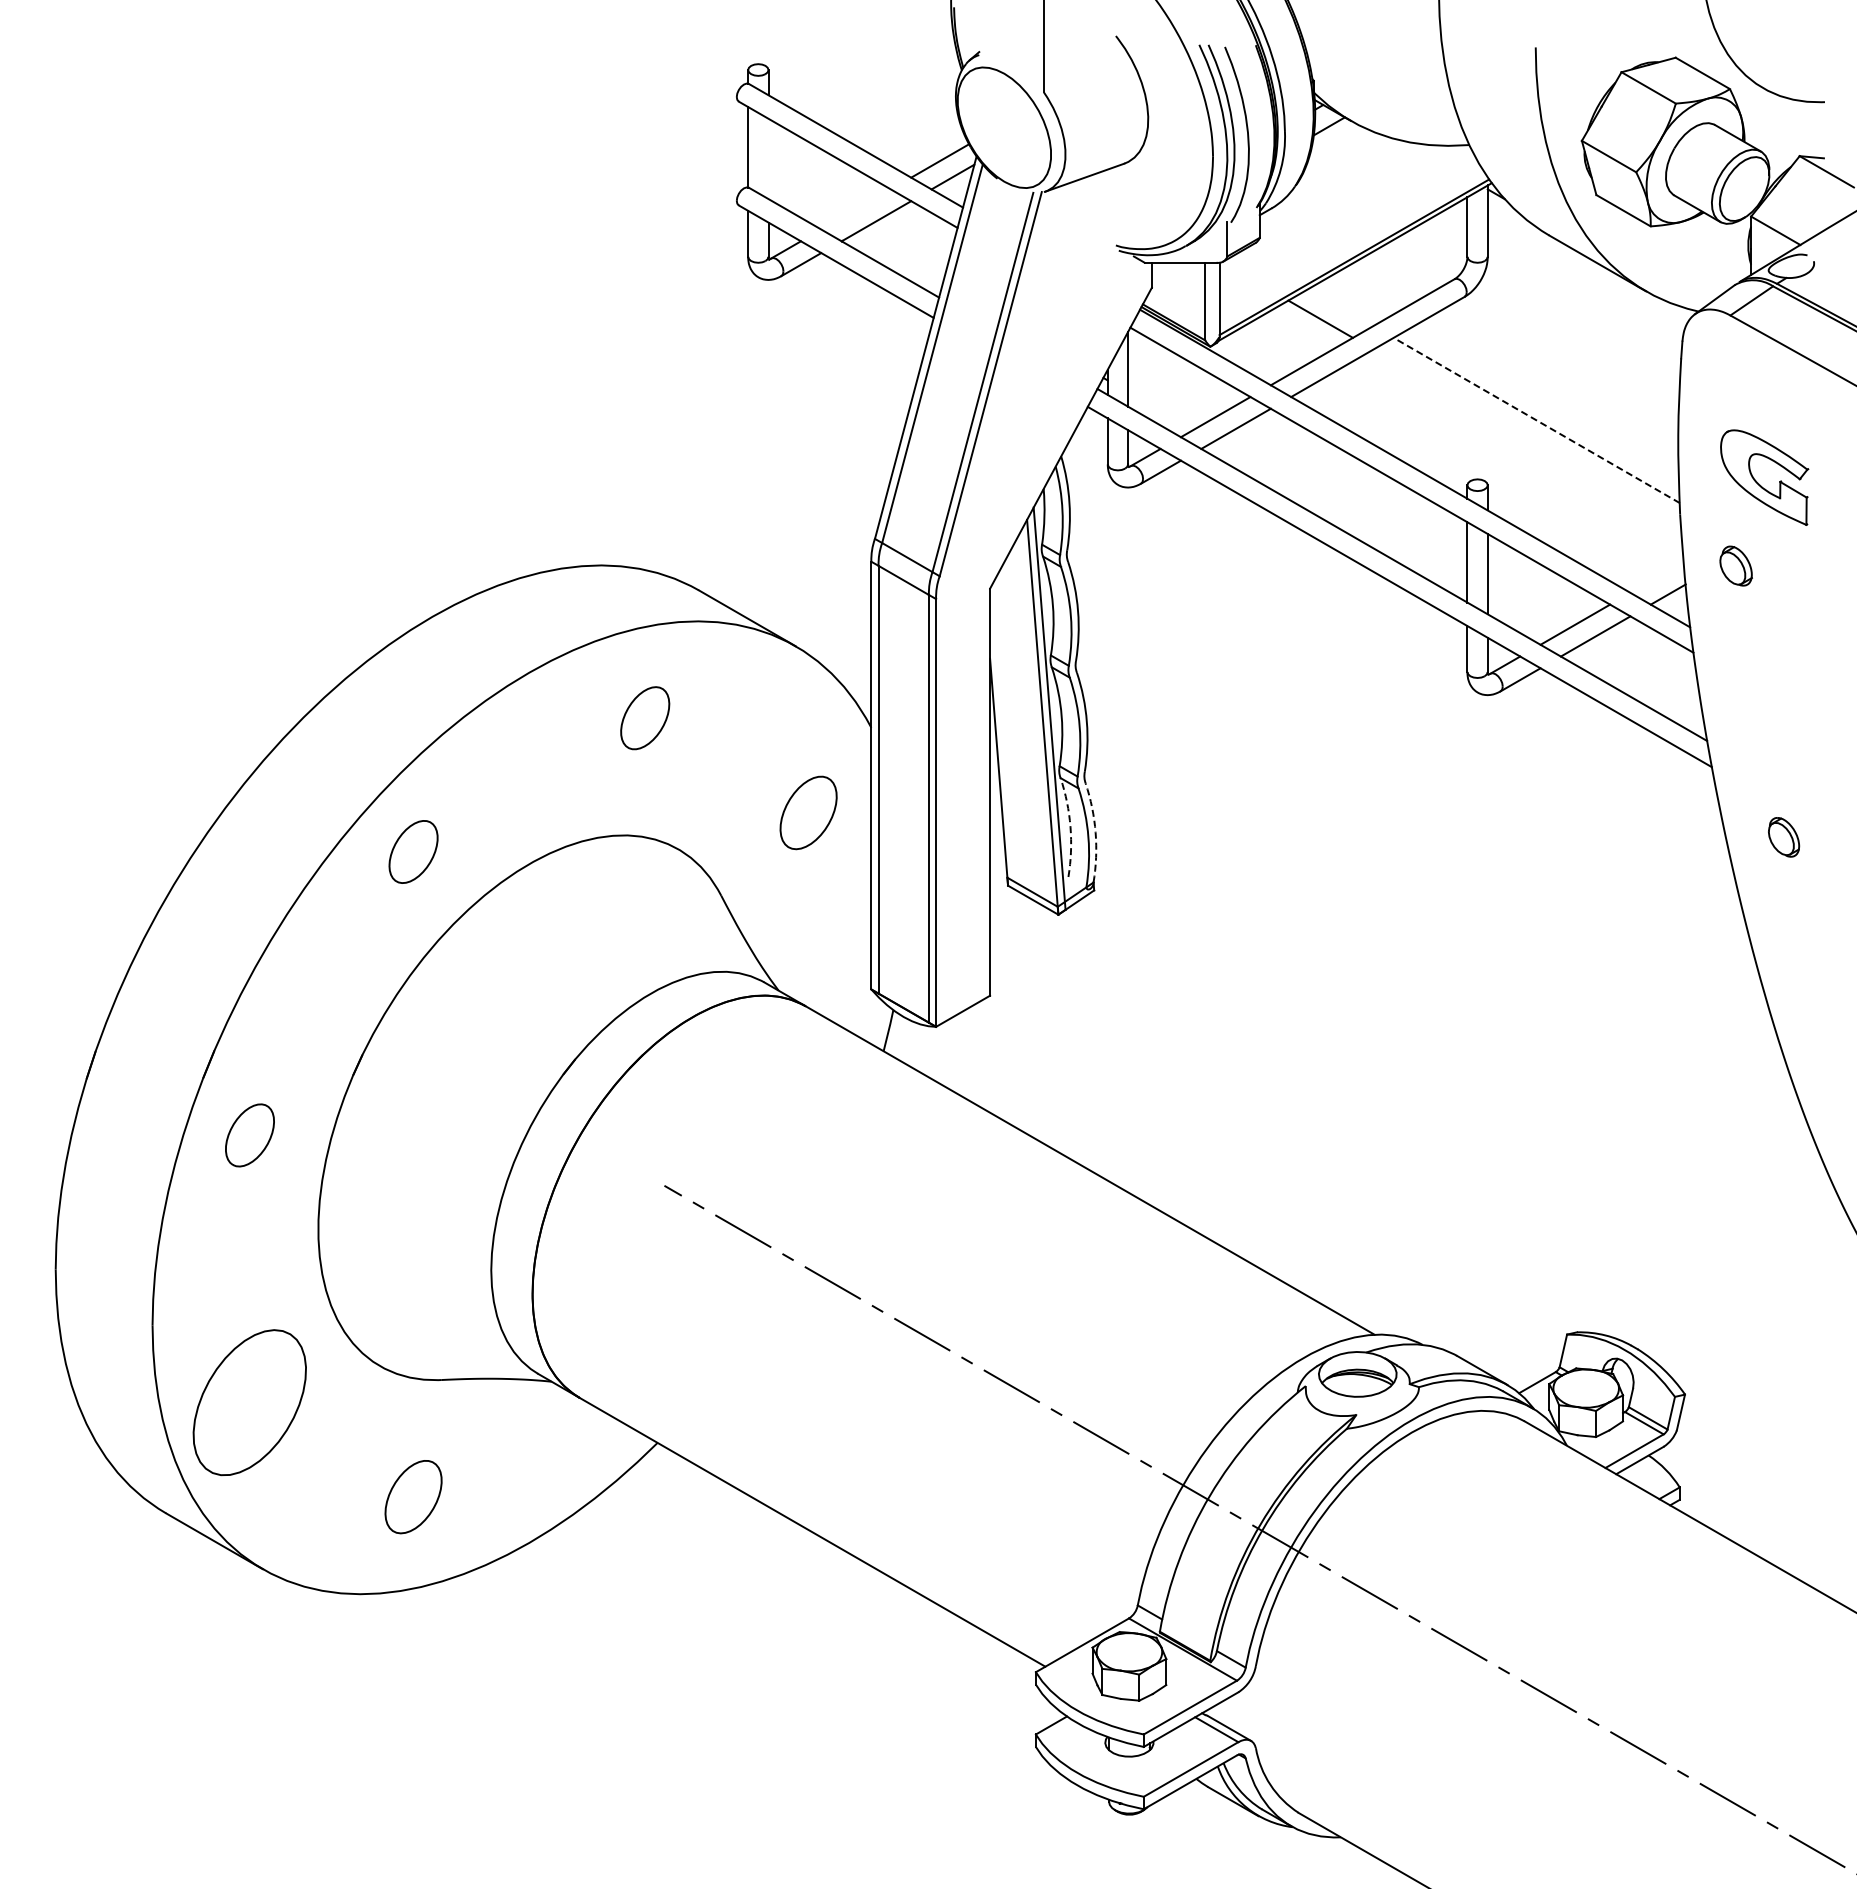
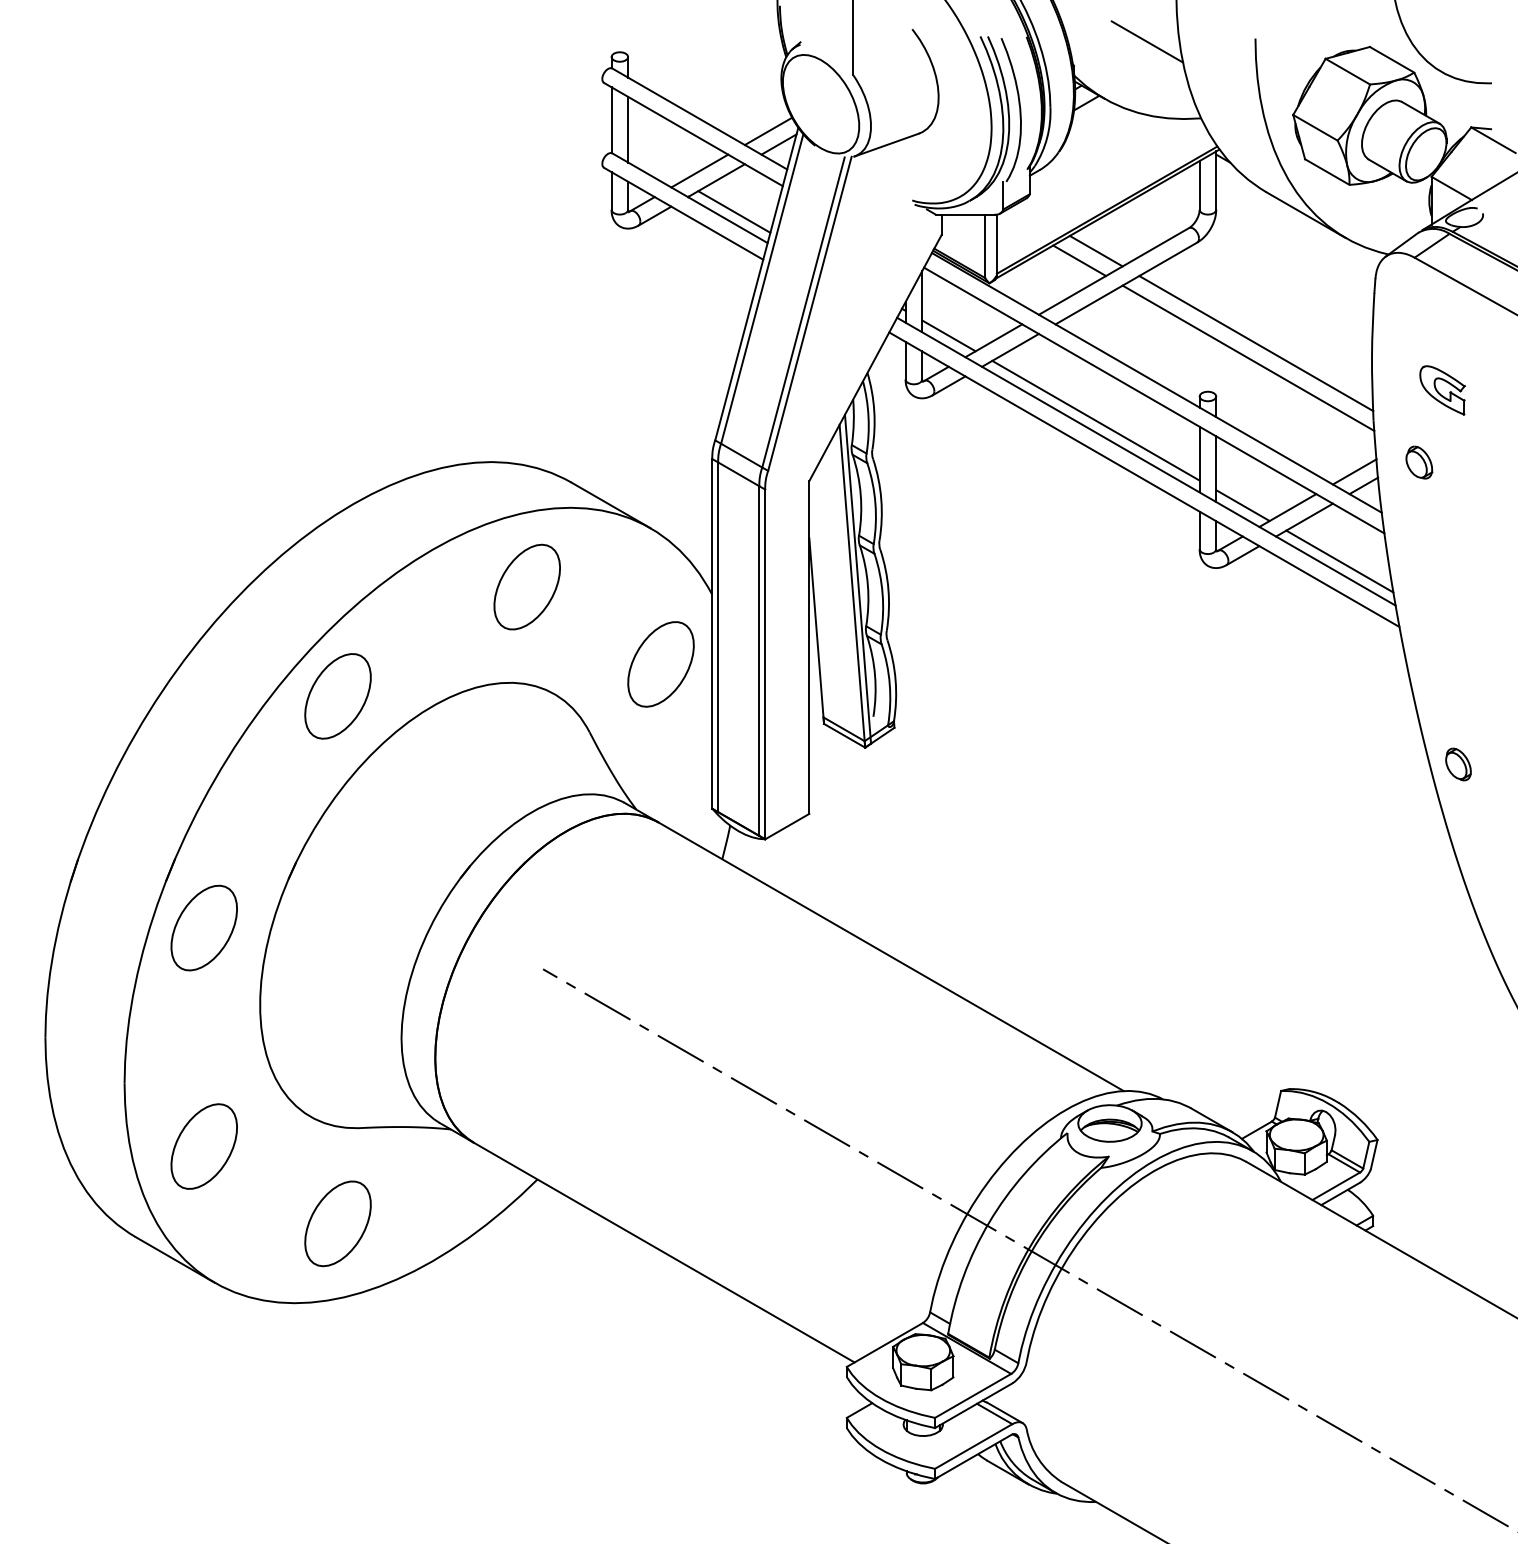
line: (1403, 51) -> (1147, 41), added
line: (768, 158) -> (628, 129), added
line: (855, 209) -> (699, 171), added
line: (898, 259) -> (734, 211), added
line: (1340, 307) -> (1095, 251), added
line: (1160, 410) -> (948, 335), added
line: (1536, 420) -> (1256, 343), dashed -> solid
line: (1527, 438) -> (1248, 358), added
part: (1764, 477) -> (1442, 390), size x0.62
line: (1340, 514) -> (1095, 420), added
line: (1656, 577) -> (1354, 471), added
line: (1520, 618) -> (1243, 505), added
line: (1638, 686) -> (1339, 561), added
part: (645, 717) -> (527, 586), size x1.67
part: (808, 812) -> (660, 664), size x1.43
arc: (1070, 827) -> (875, 676), dashed -> solid
arc: (1095, 832) -> (895, 680), dashed -> solid
part: (1784, 837) -> (1458, 764), moved
part: (413, 851) -> (337, 695), size x1.67
part: (249, 1135) -> (203, 928), size x1.67
part: (250, 1402) -> (204, 1146), size x0.71
part: (413, 1496) -> (337, 1223), size x1.43

